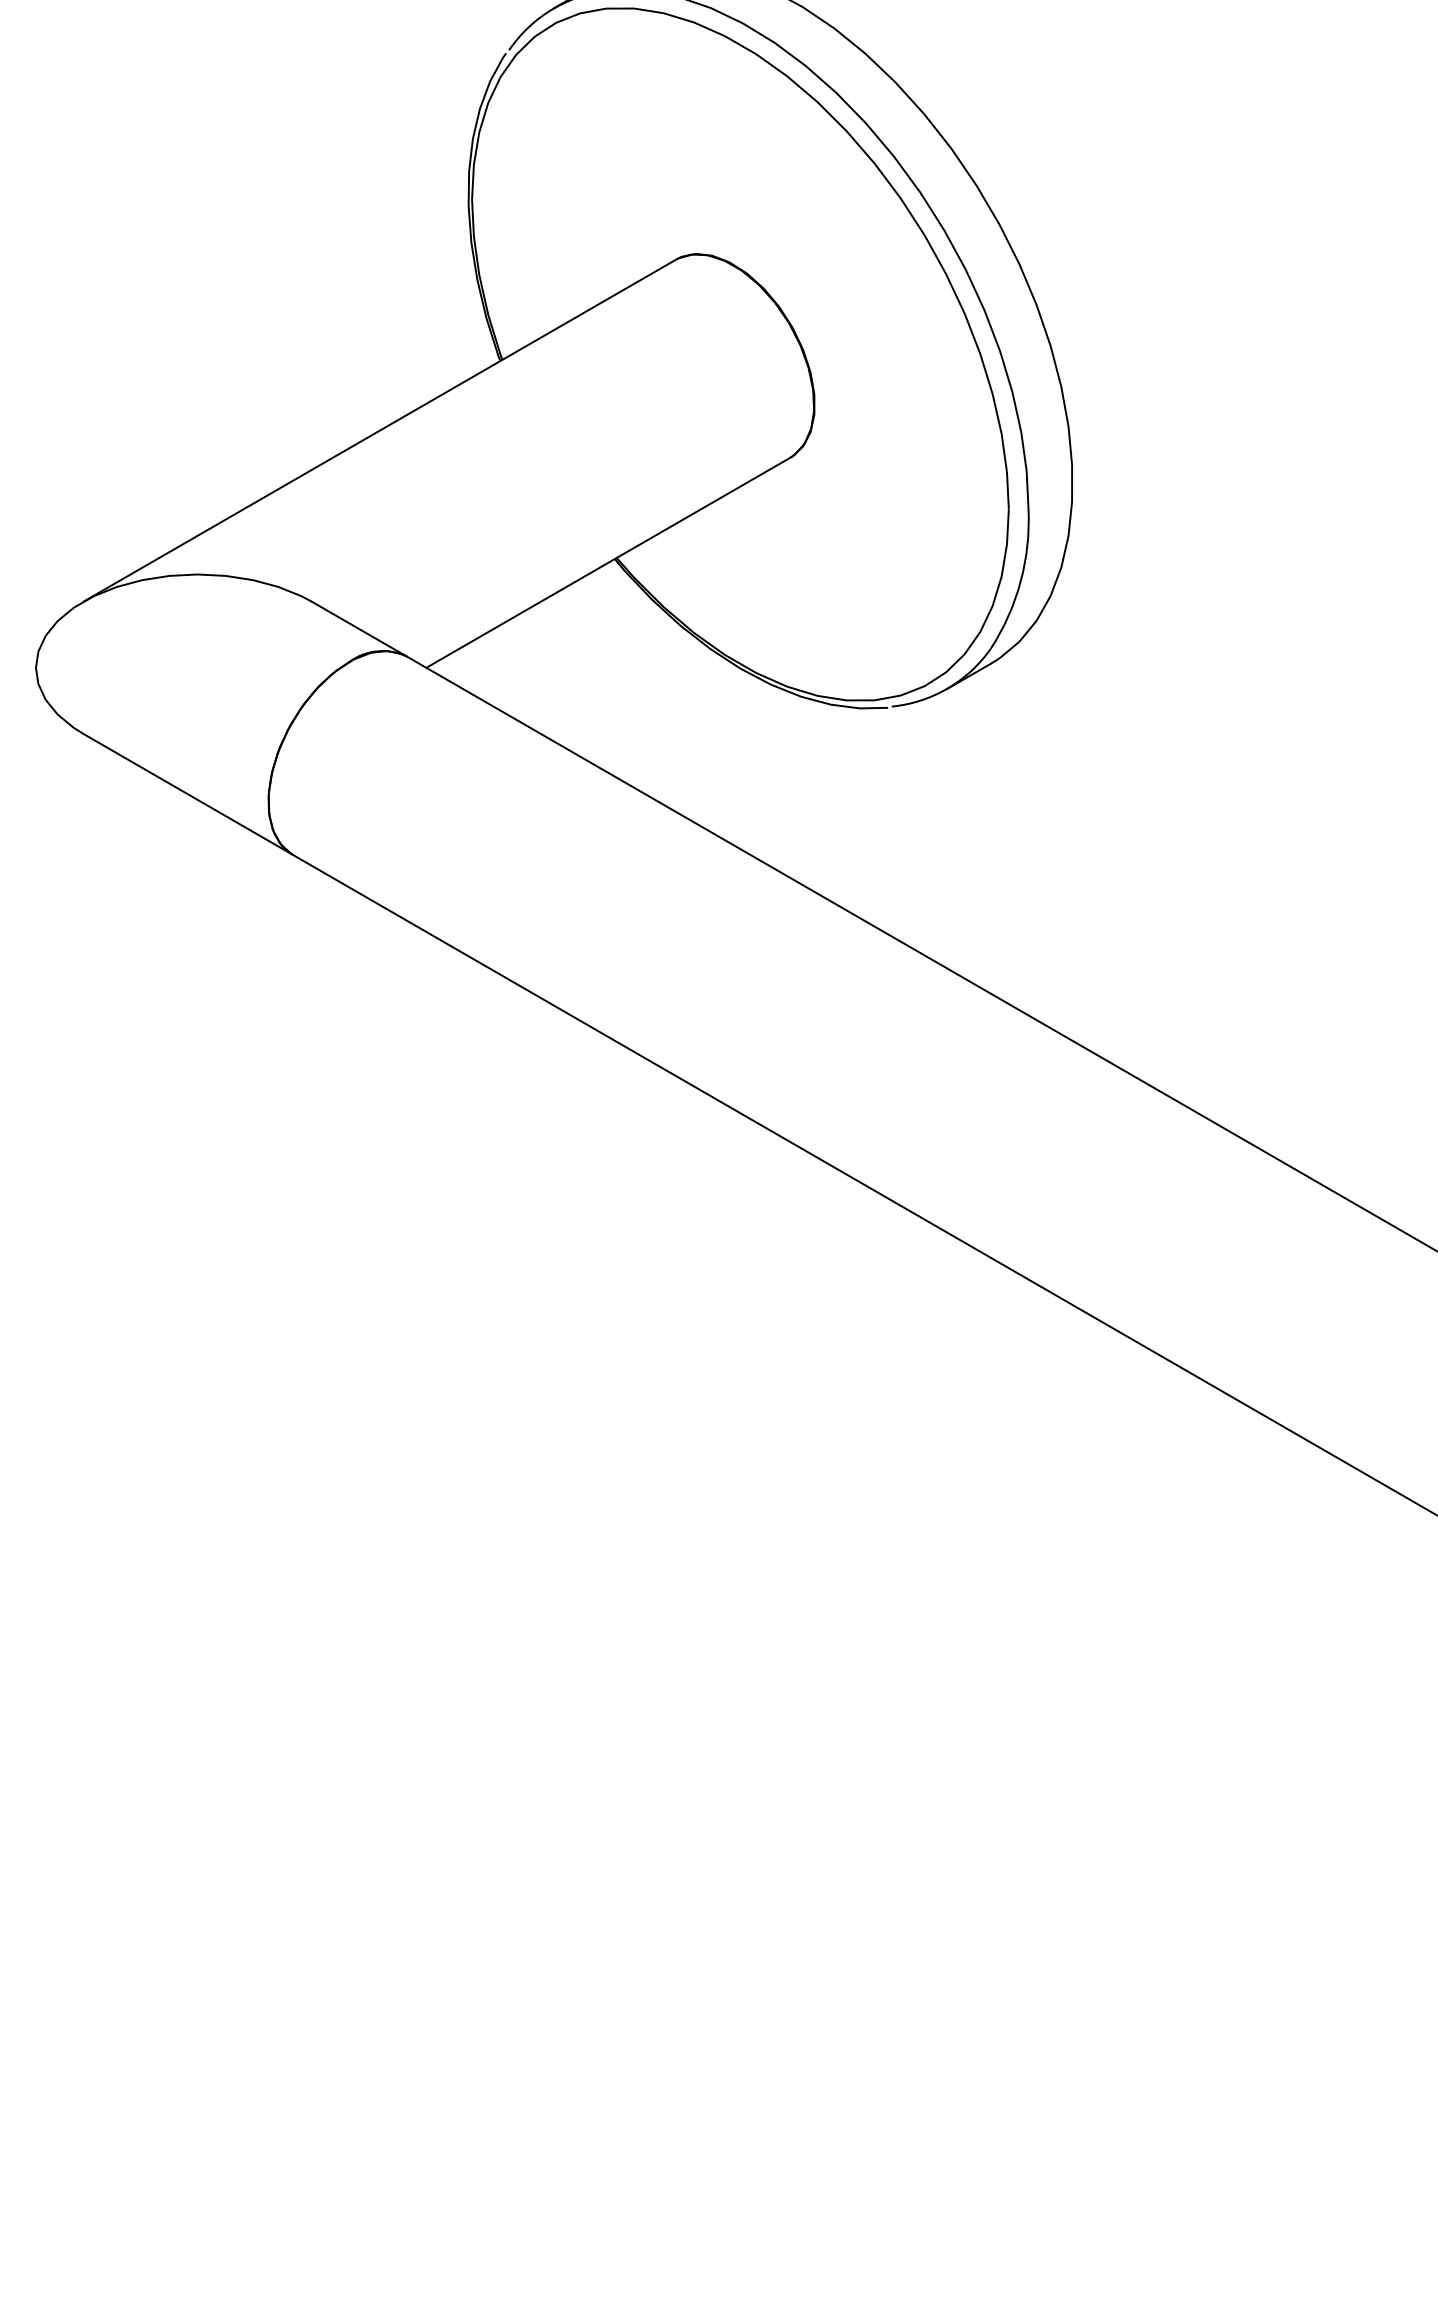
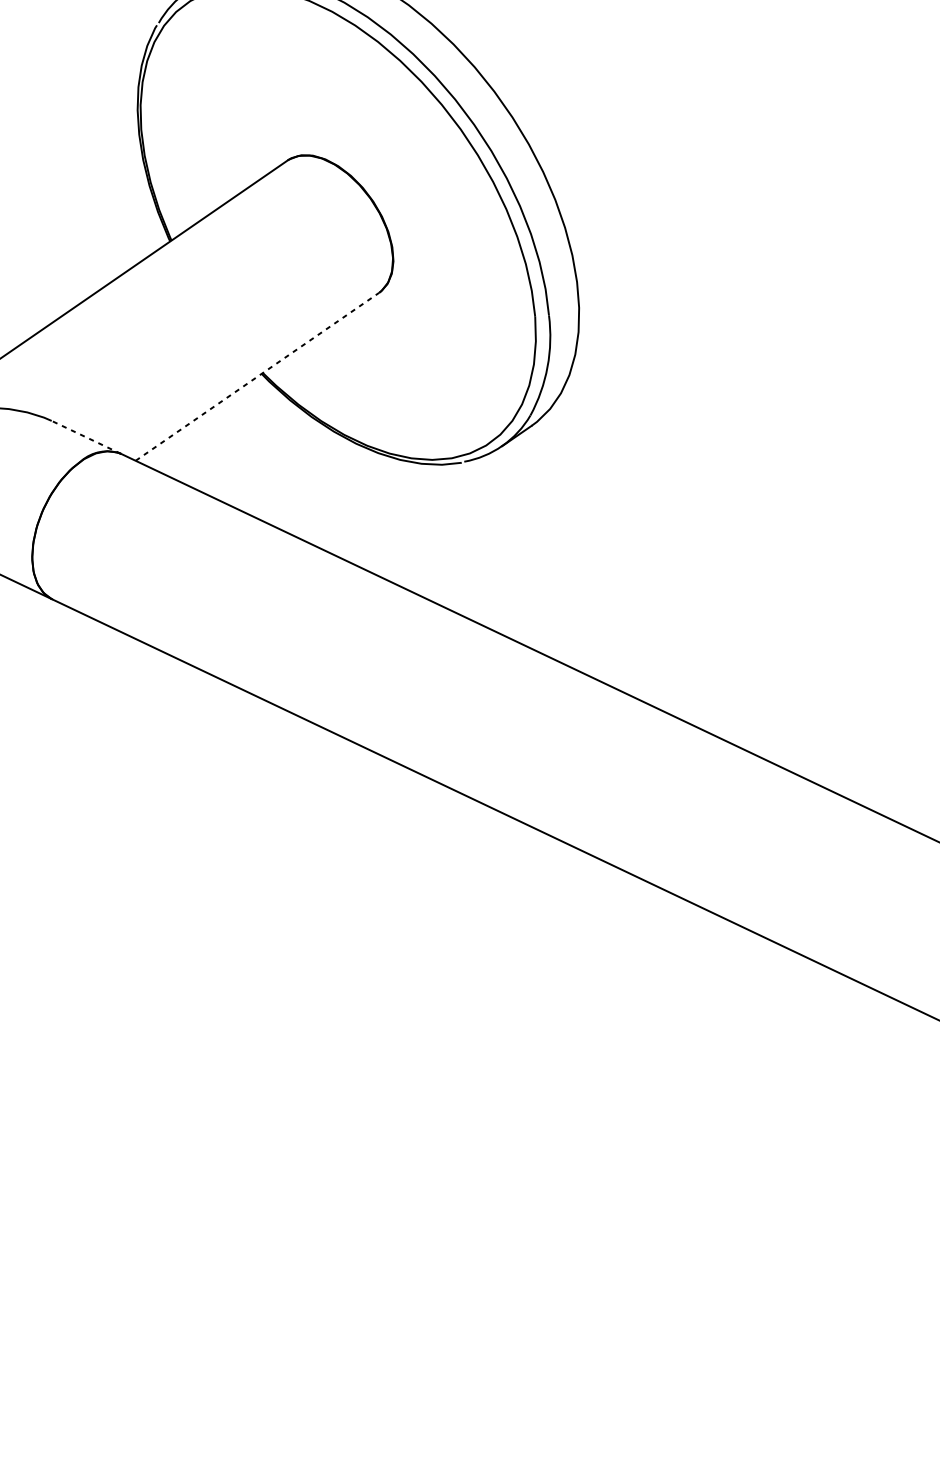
line: (608, 562) -> (257, 376), solid -> dashed
line: (359, 629) -> (86, 437), solid -> dashed

